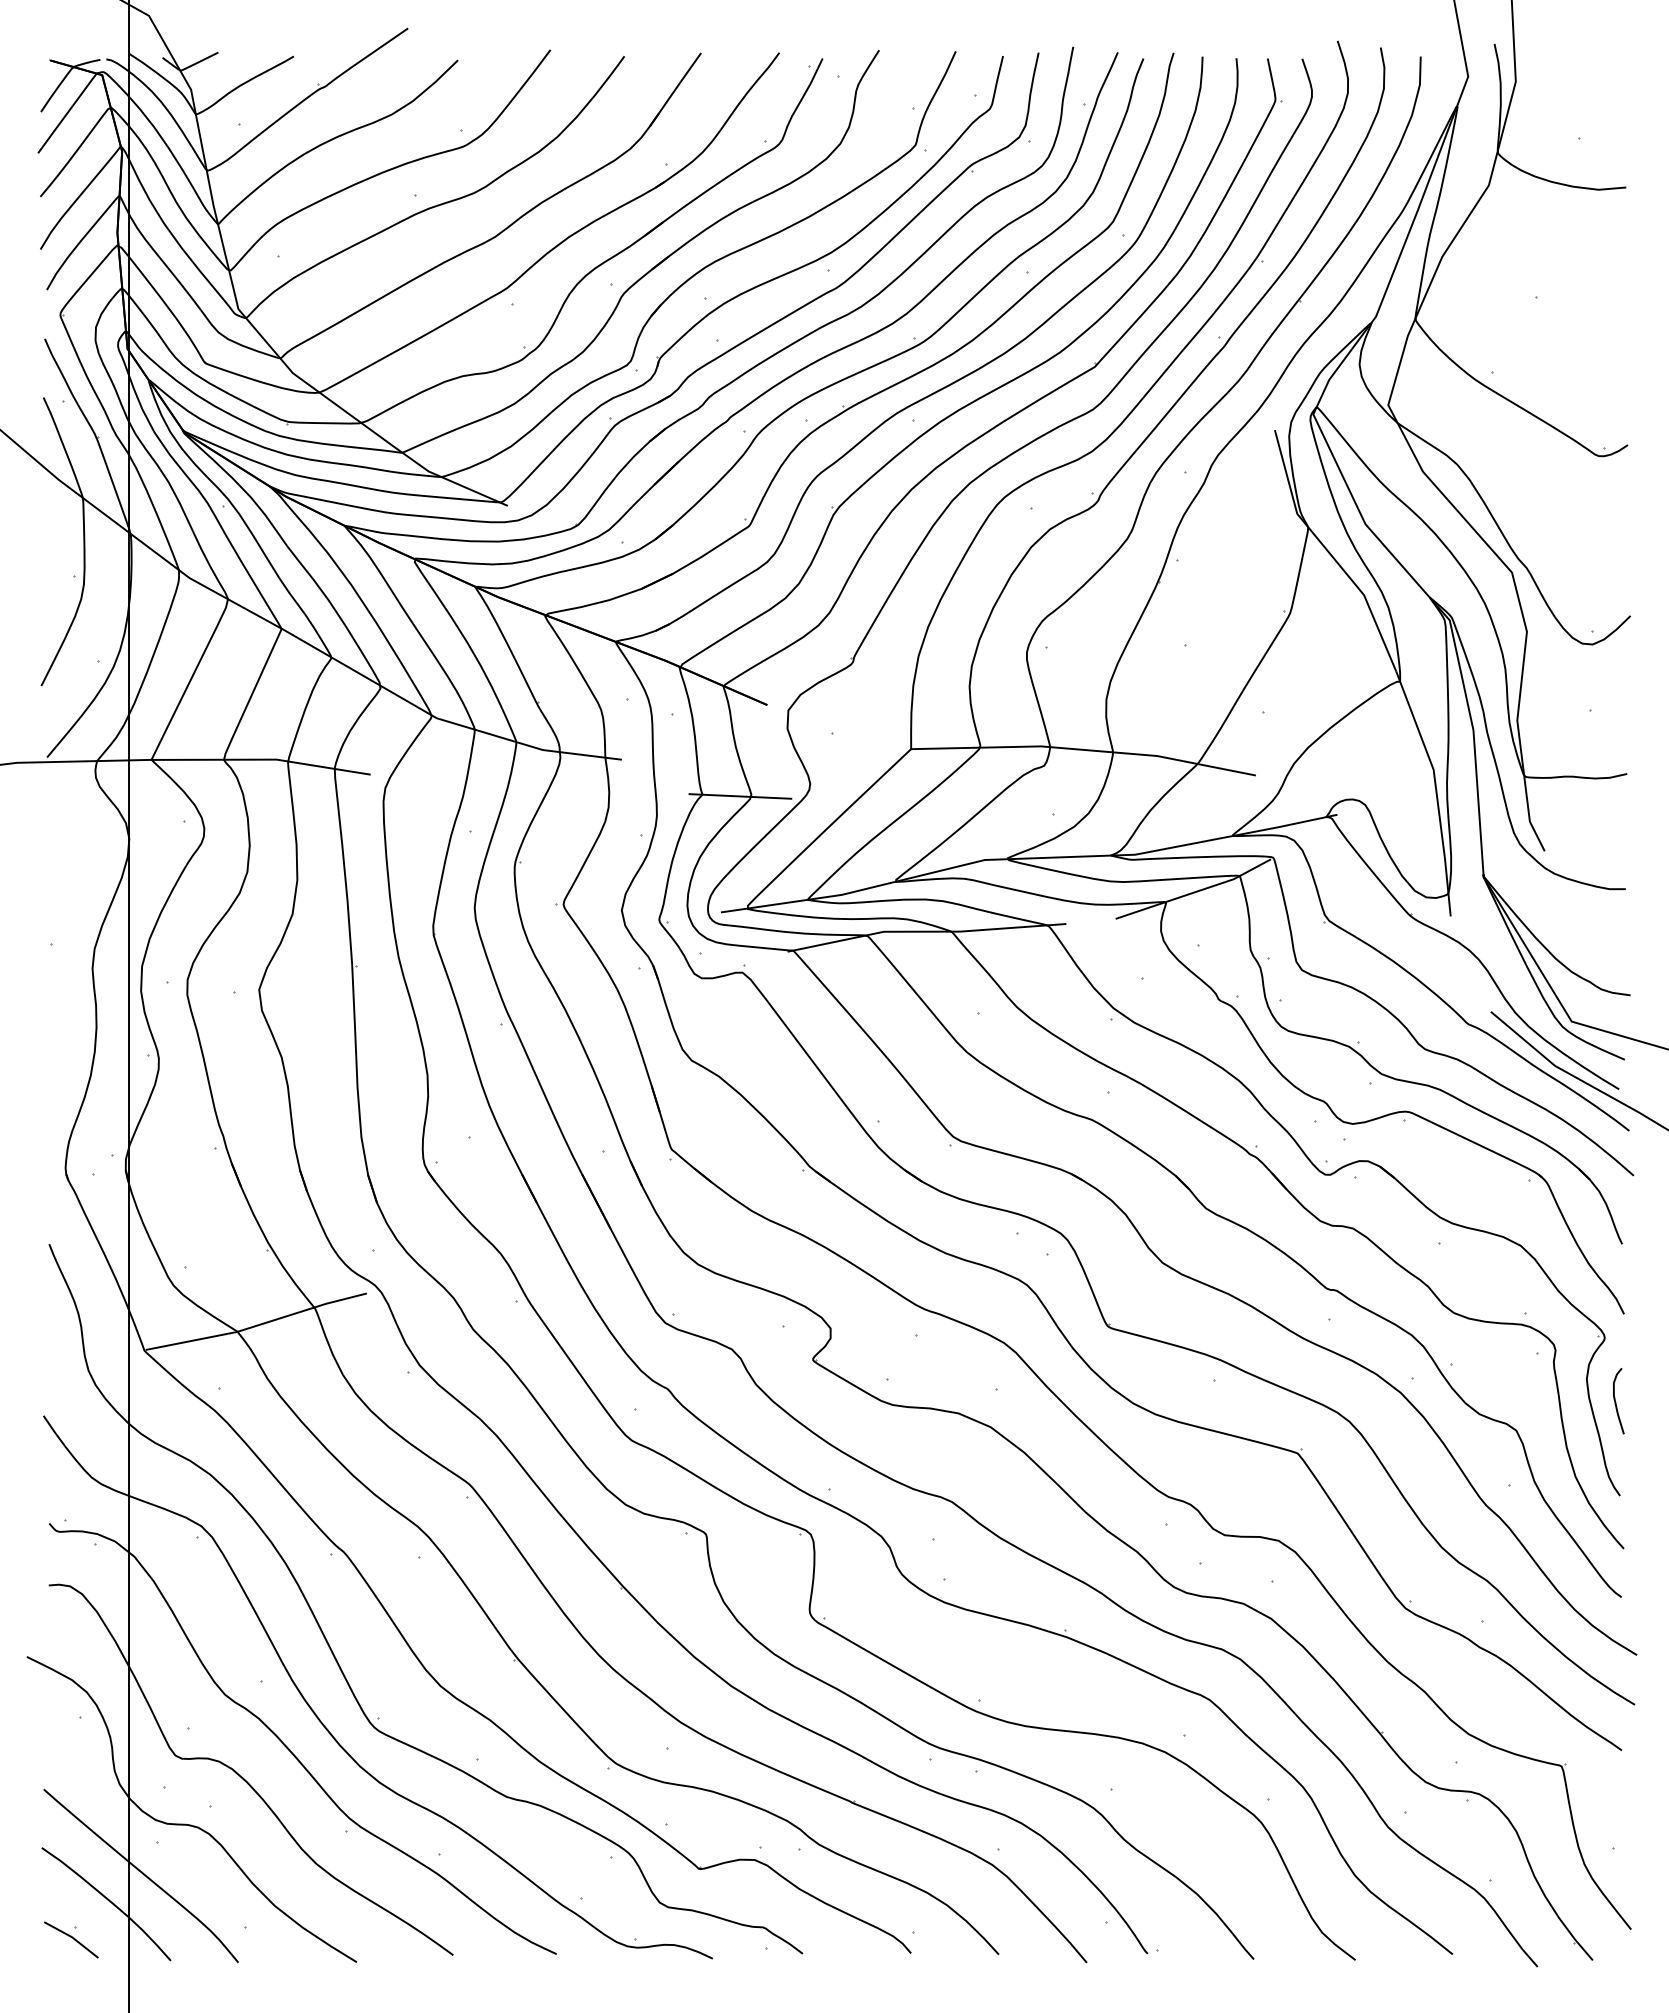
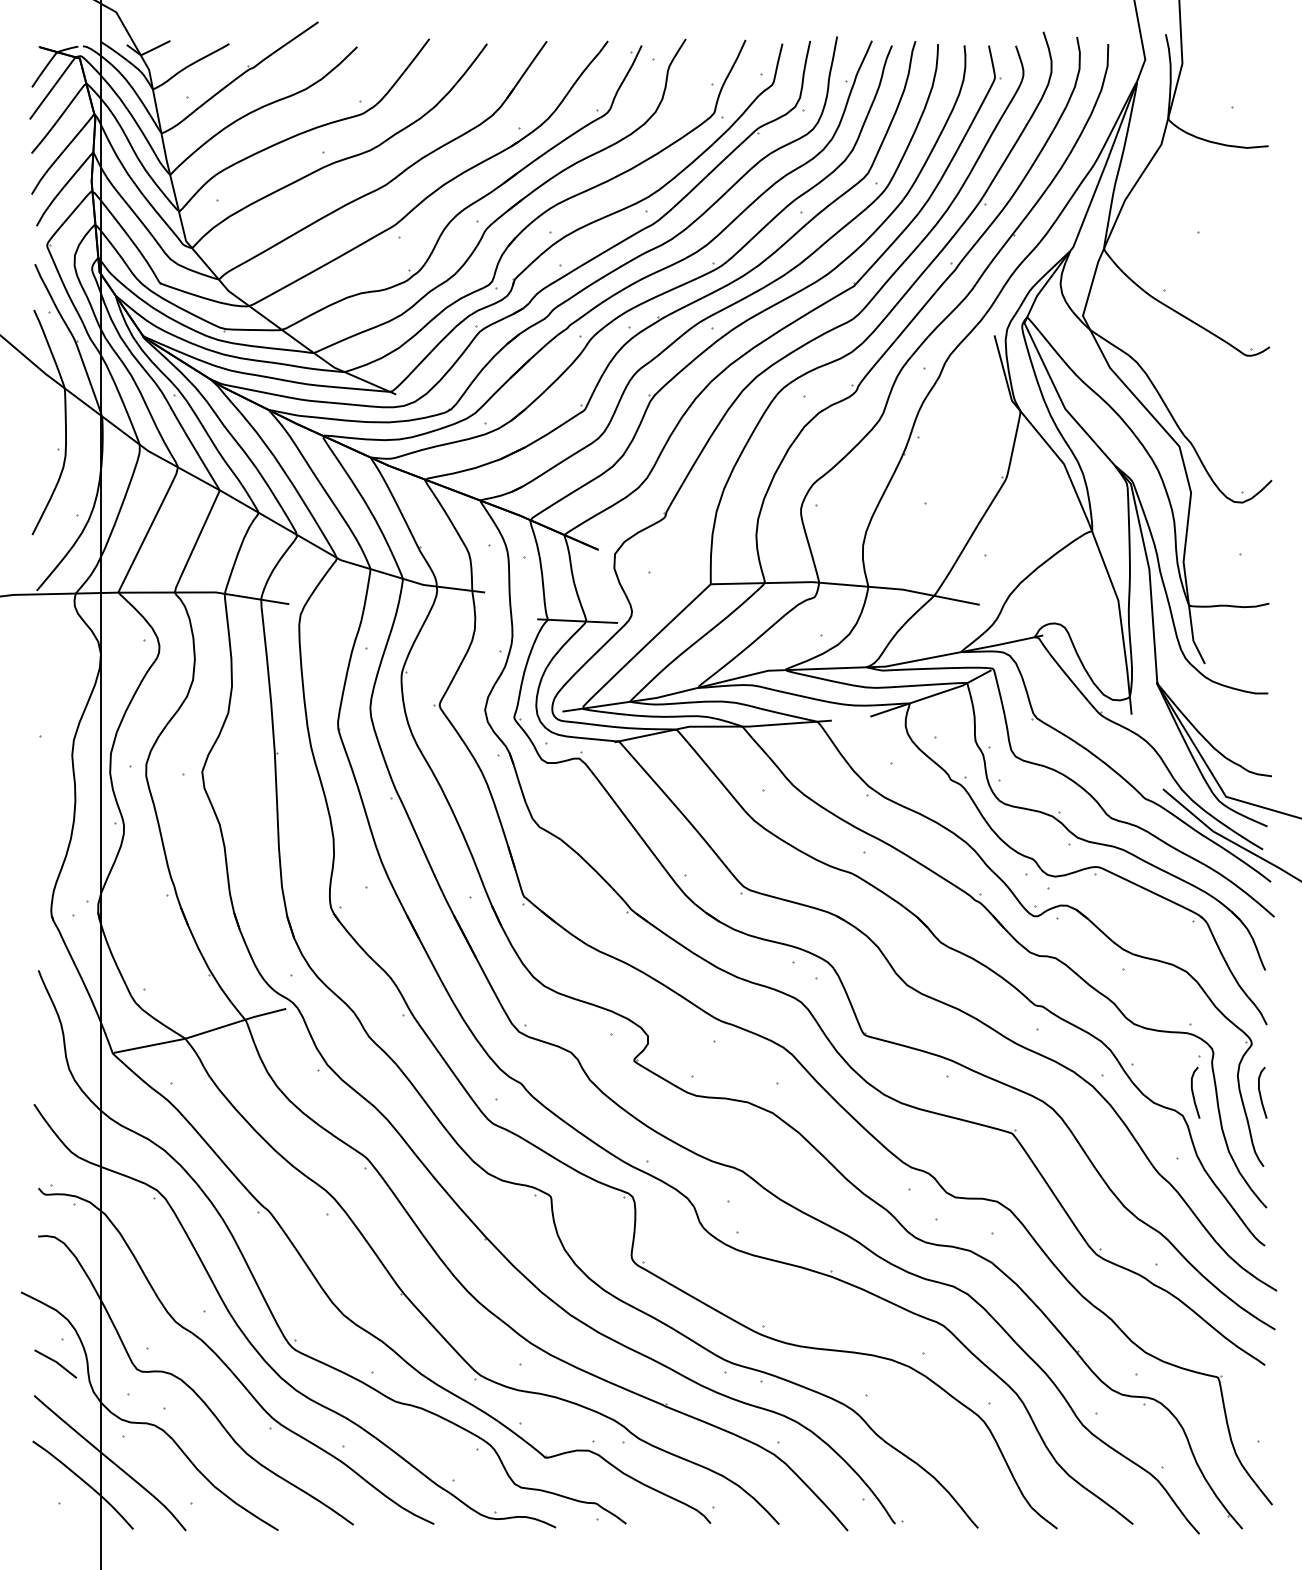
curve: (1530, 1402) -> (1193, 1093), added
line: (72, 1938) -> (56, 1362), moved

